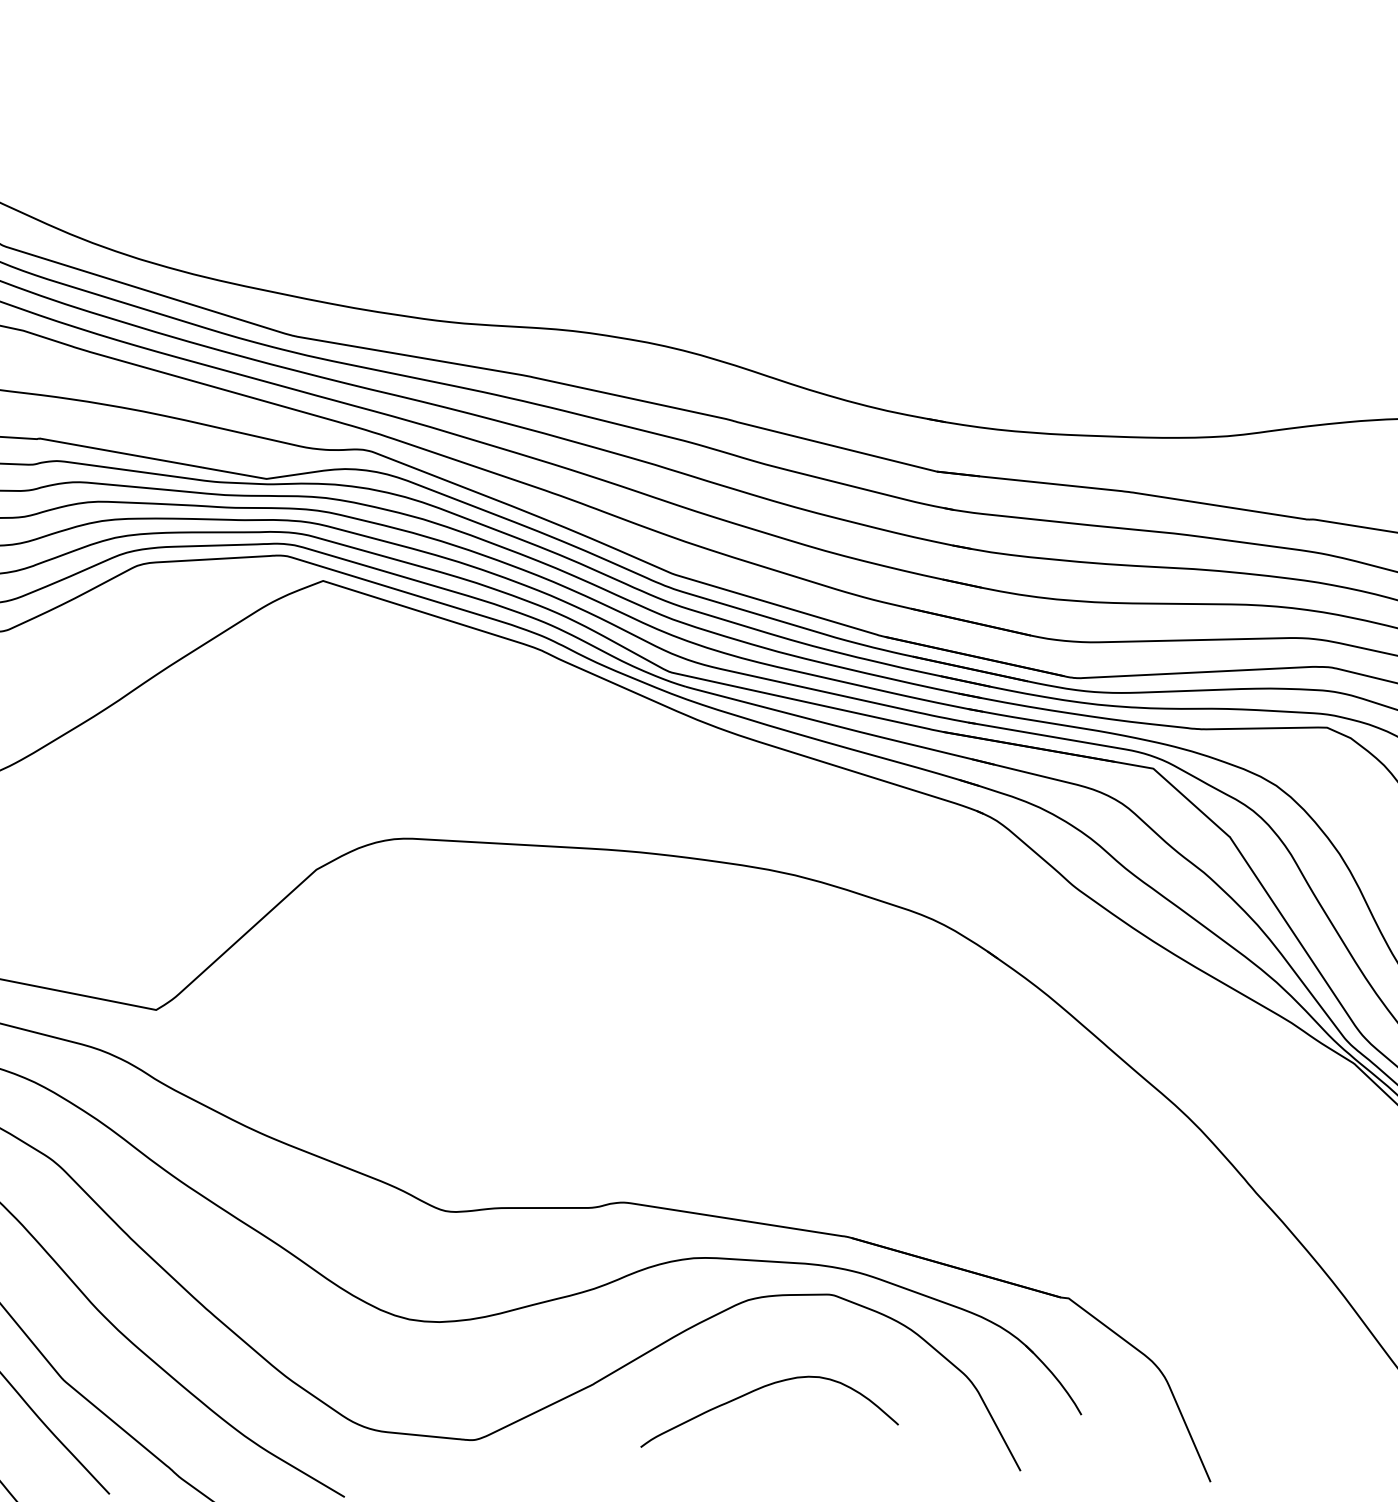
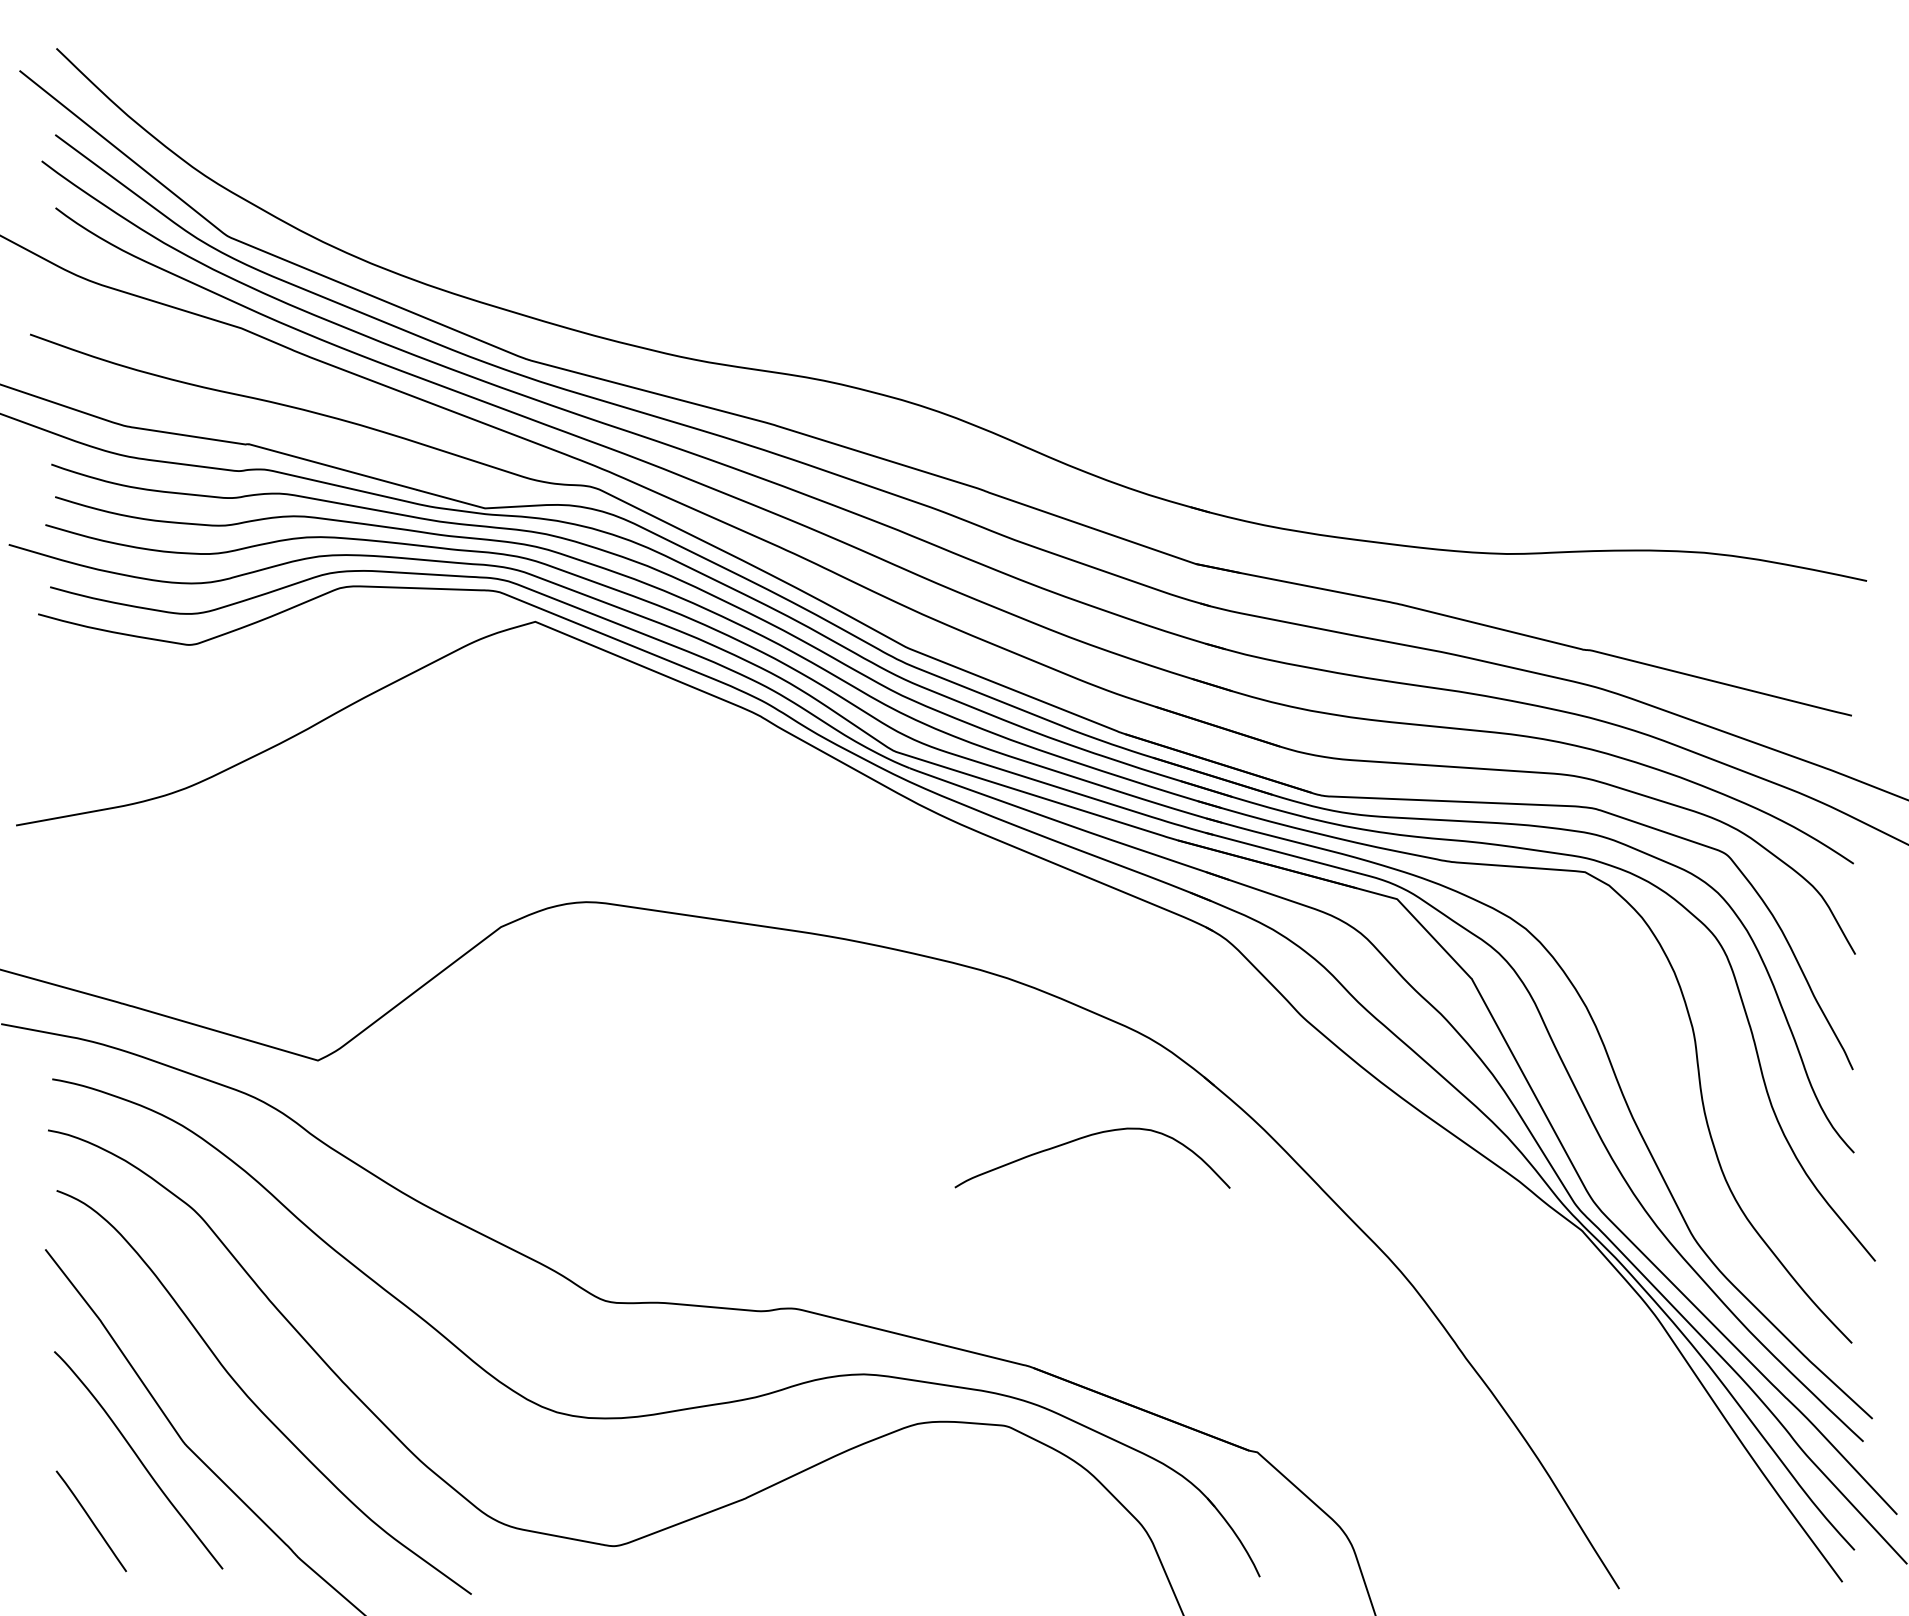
curve: (760, 1389) -> (1087, 1137), moved

